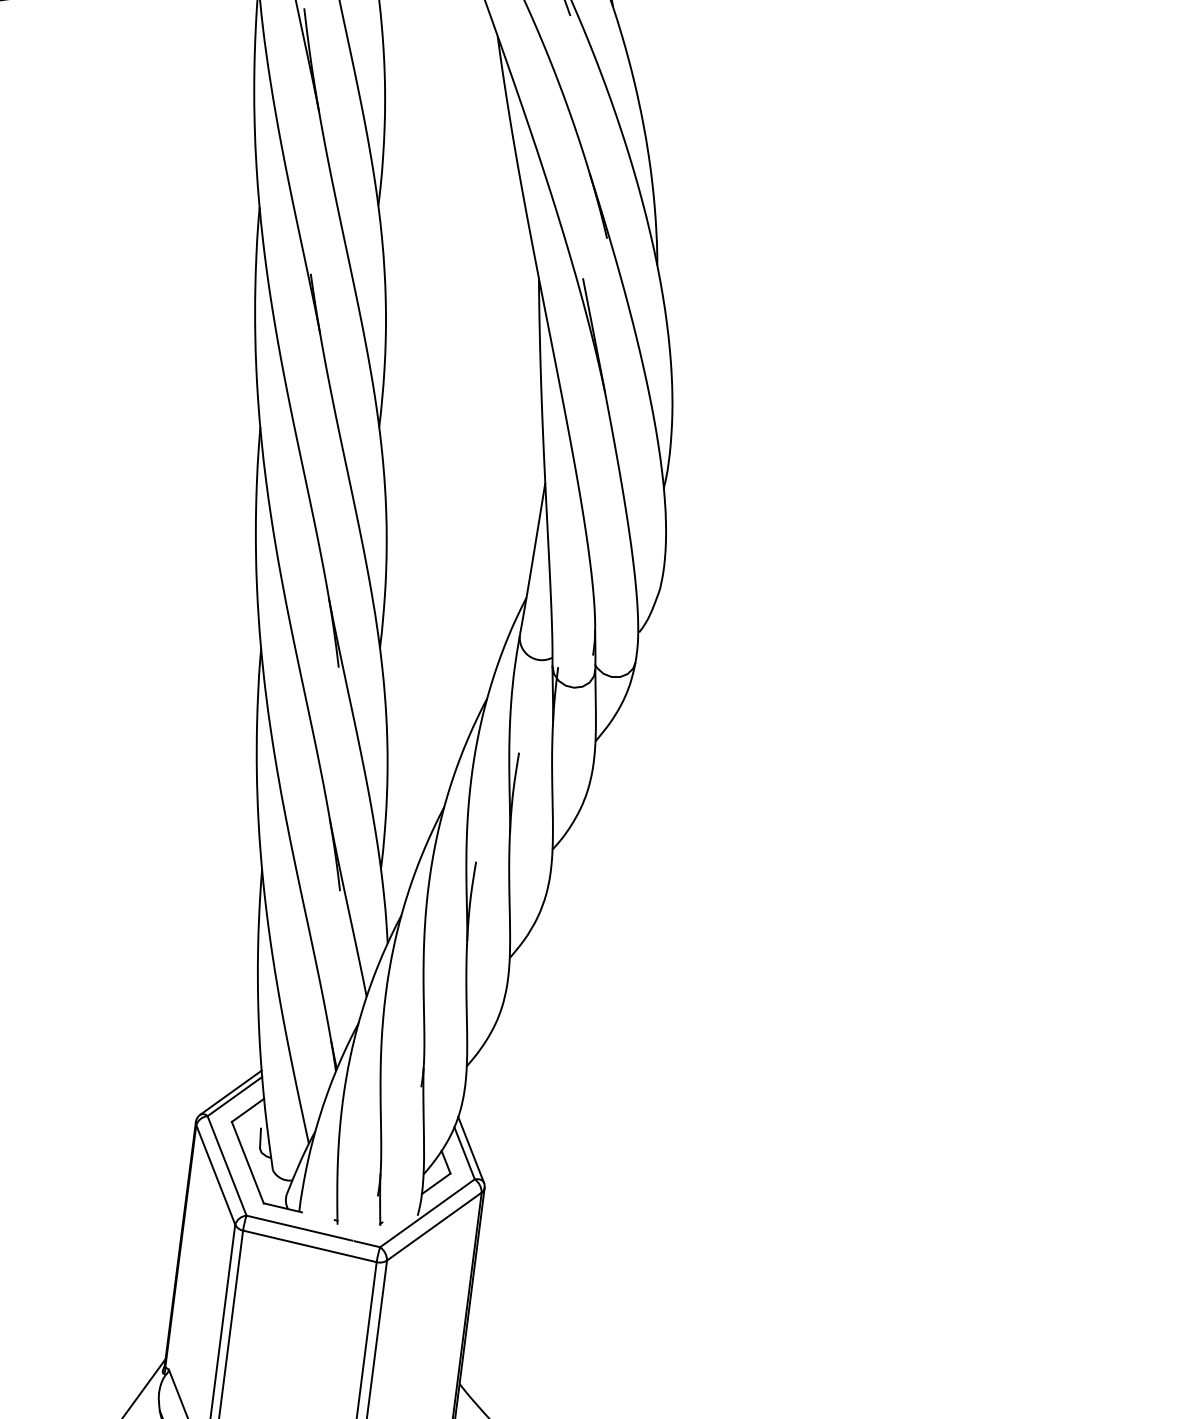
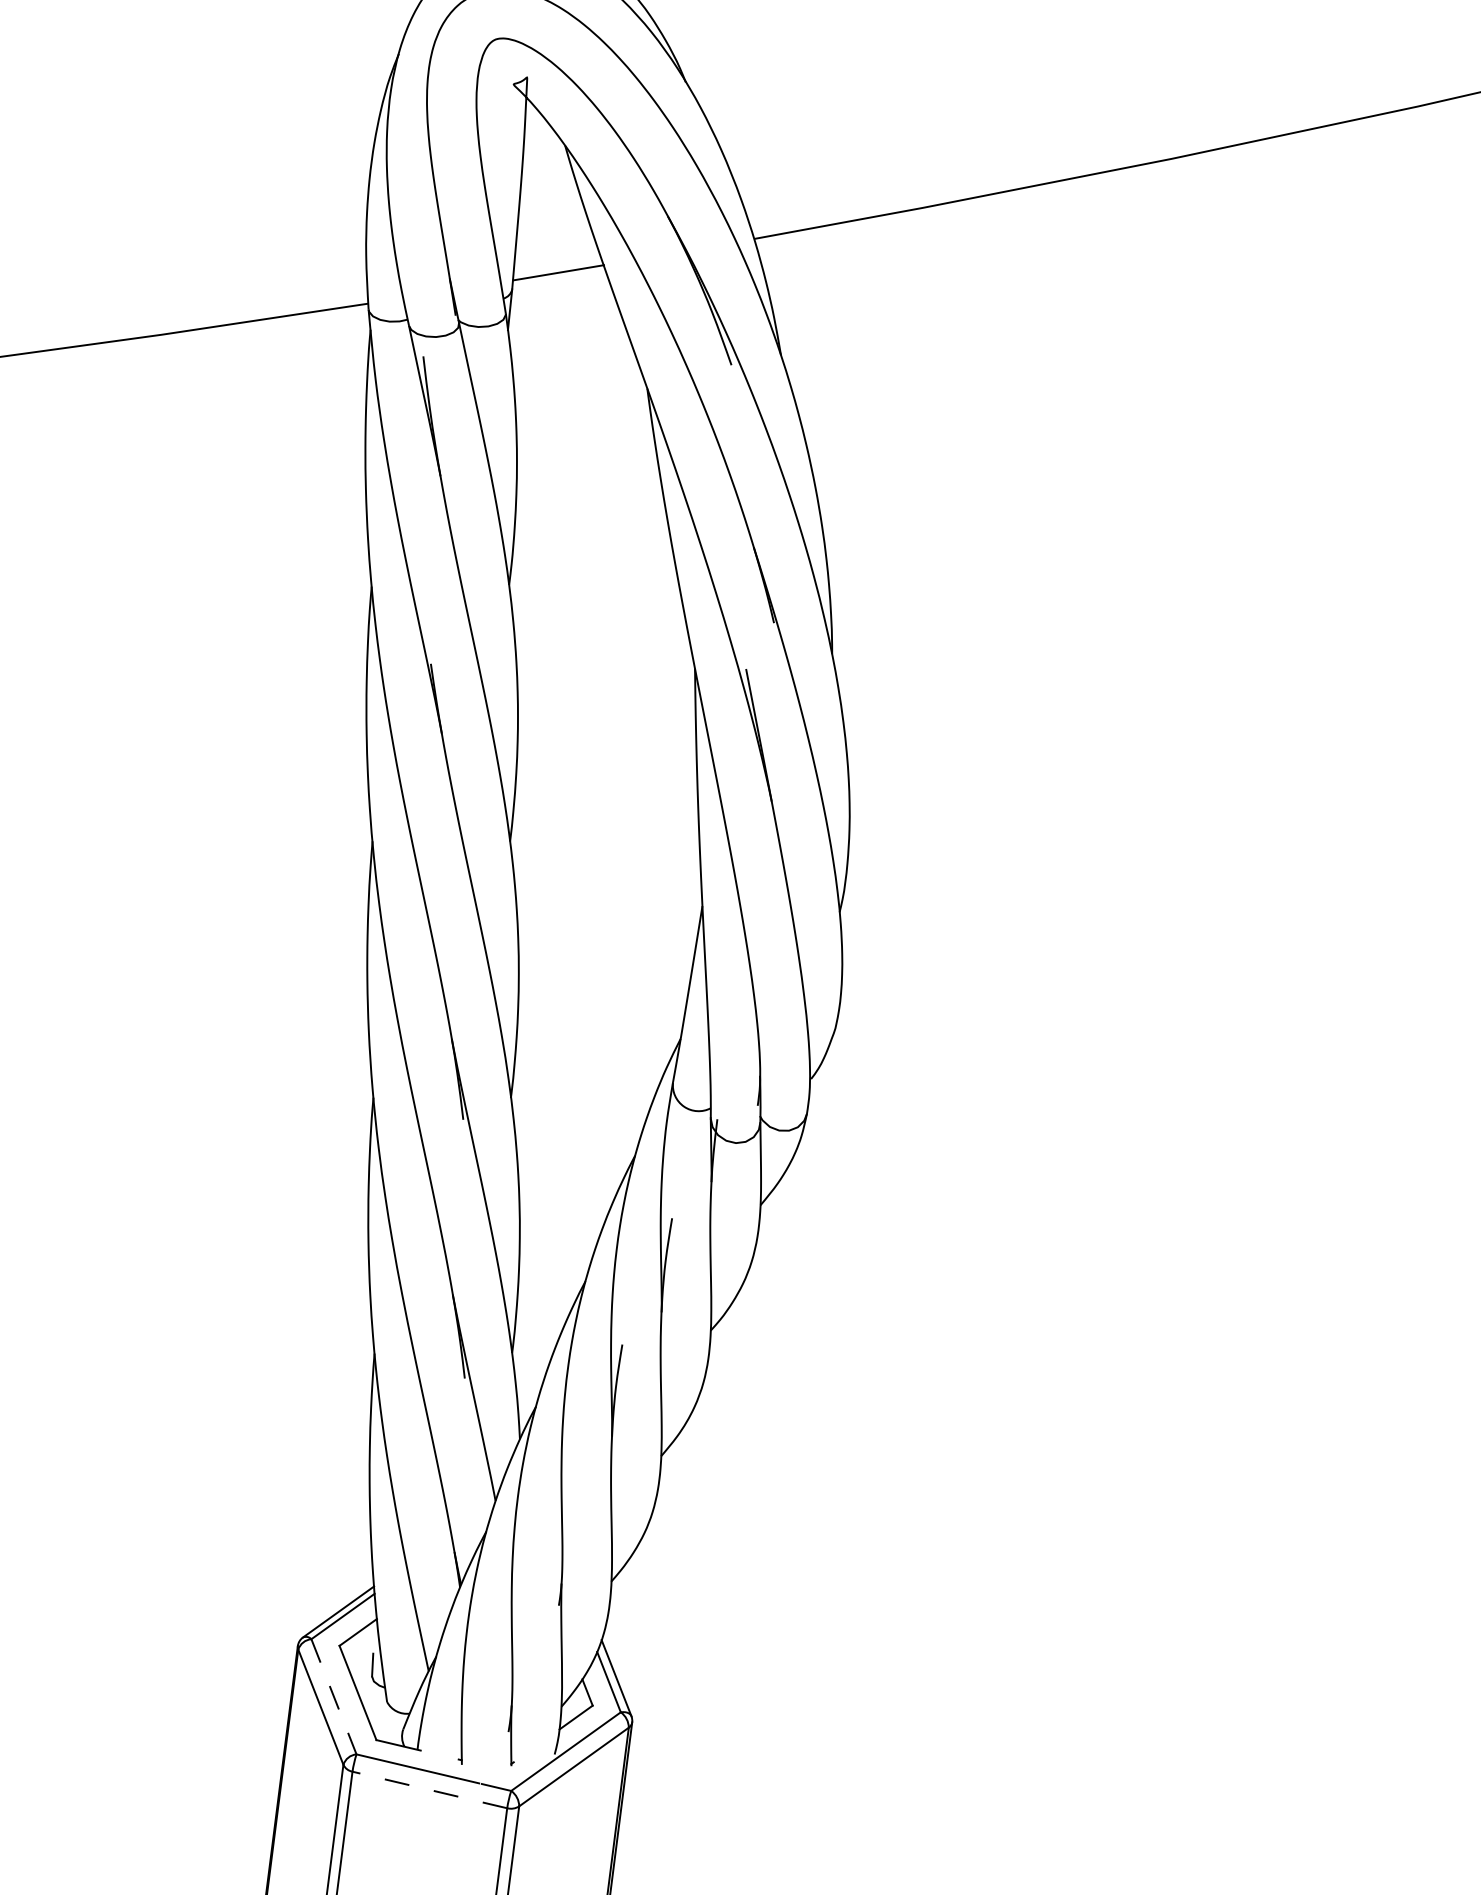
line: (226, 1165) -> (333, 1696), solid -> dashed
line: (309, 1245) -> (429, 1789), solid -> dashed

